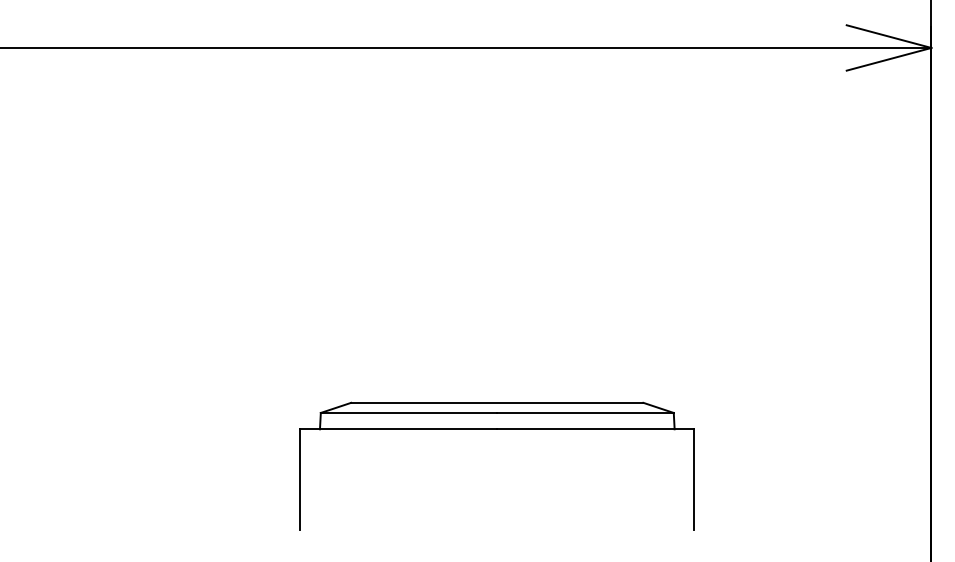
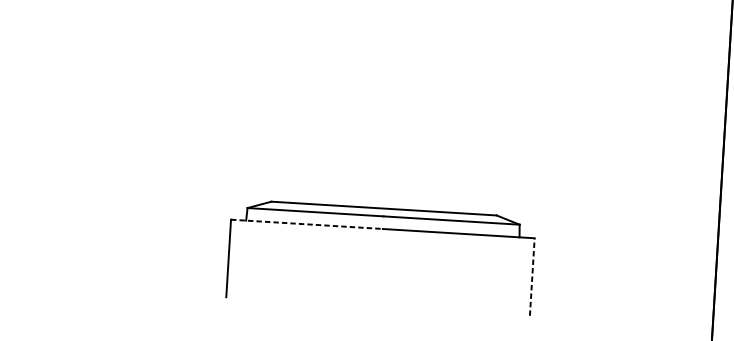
line: (399, 429) -> (307, 224), solid -> dashed
line: (694, 479) -> (532, 276), solid -> dashed

